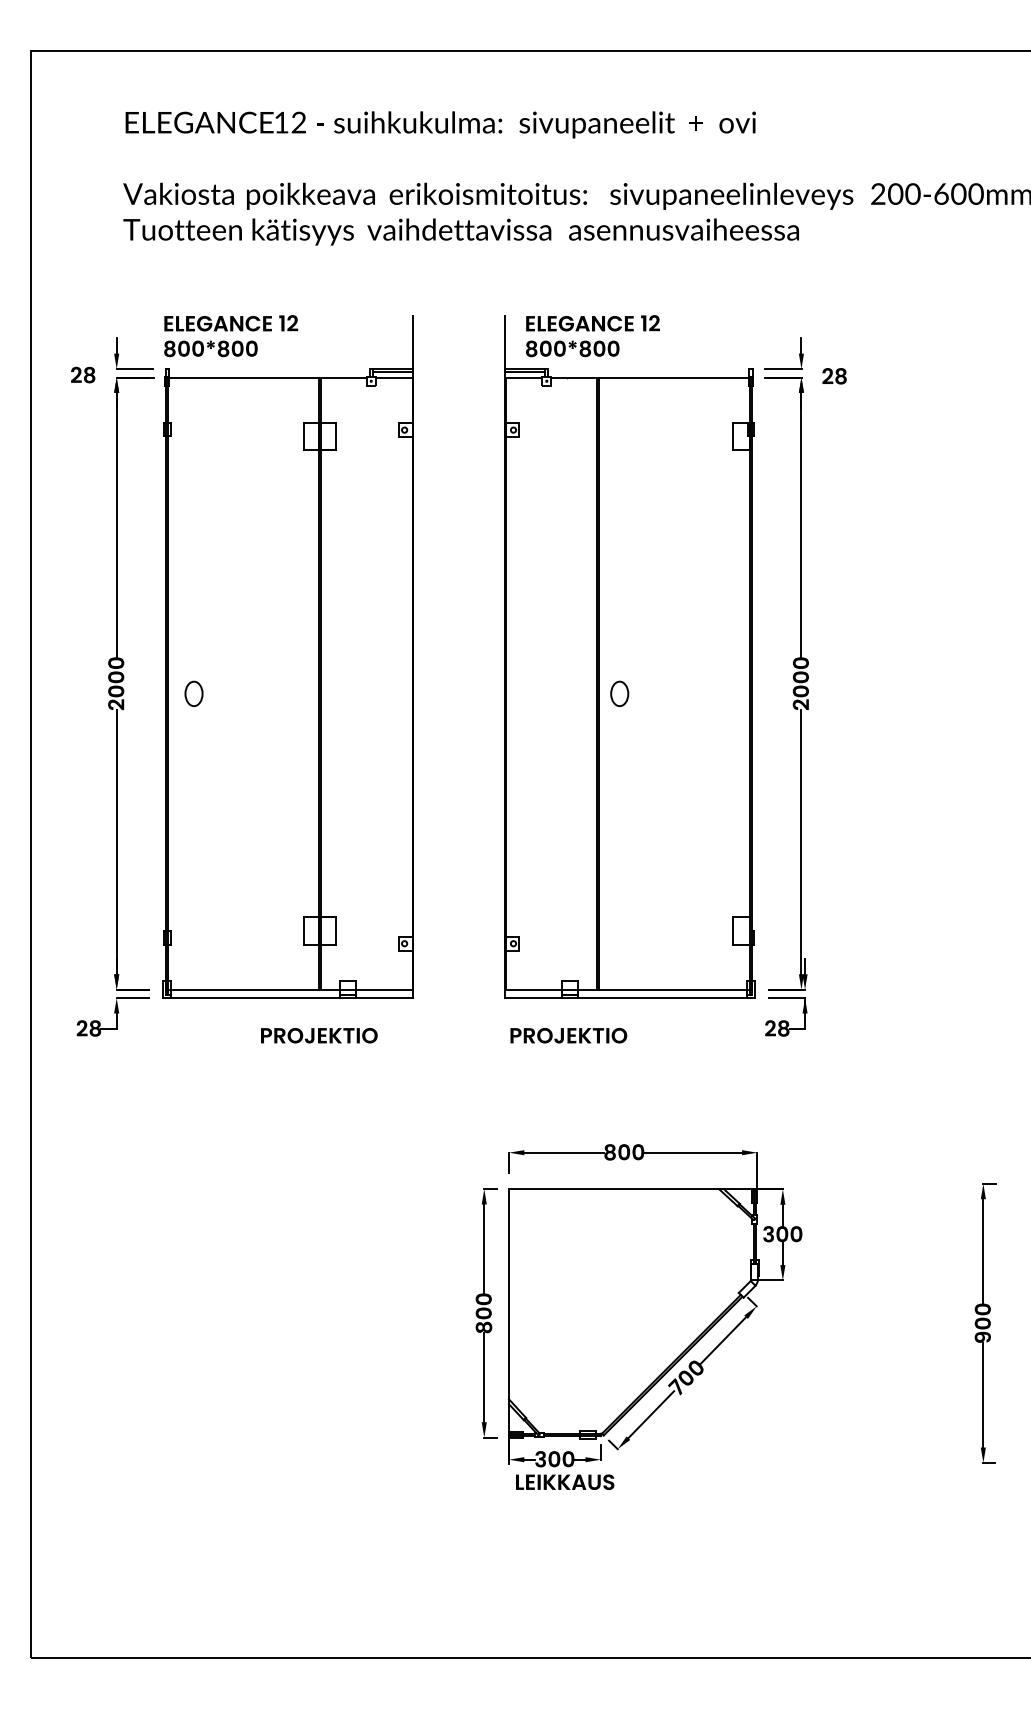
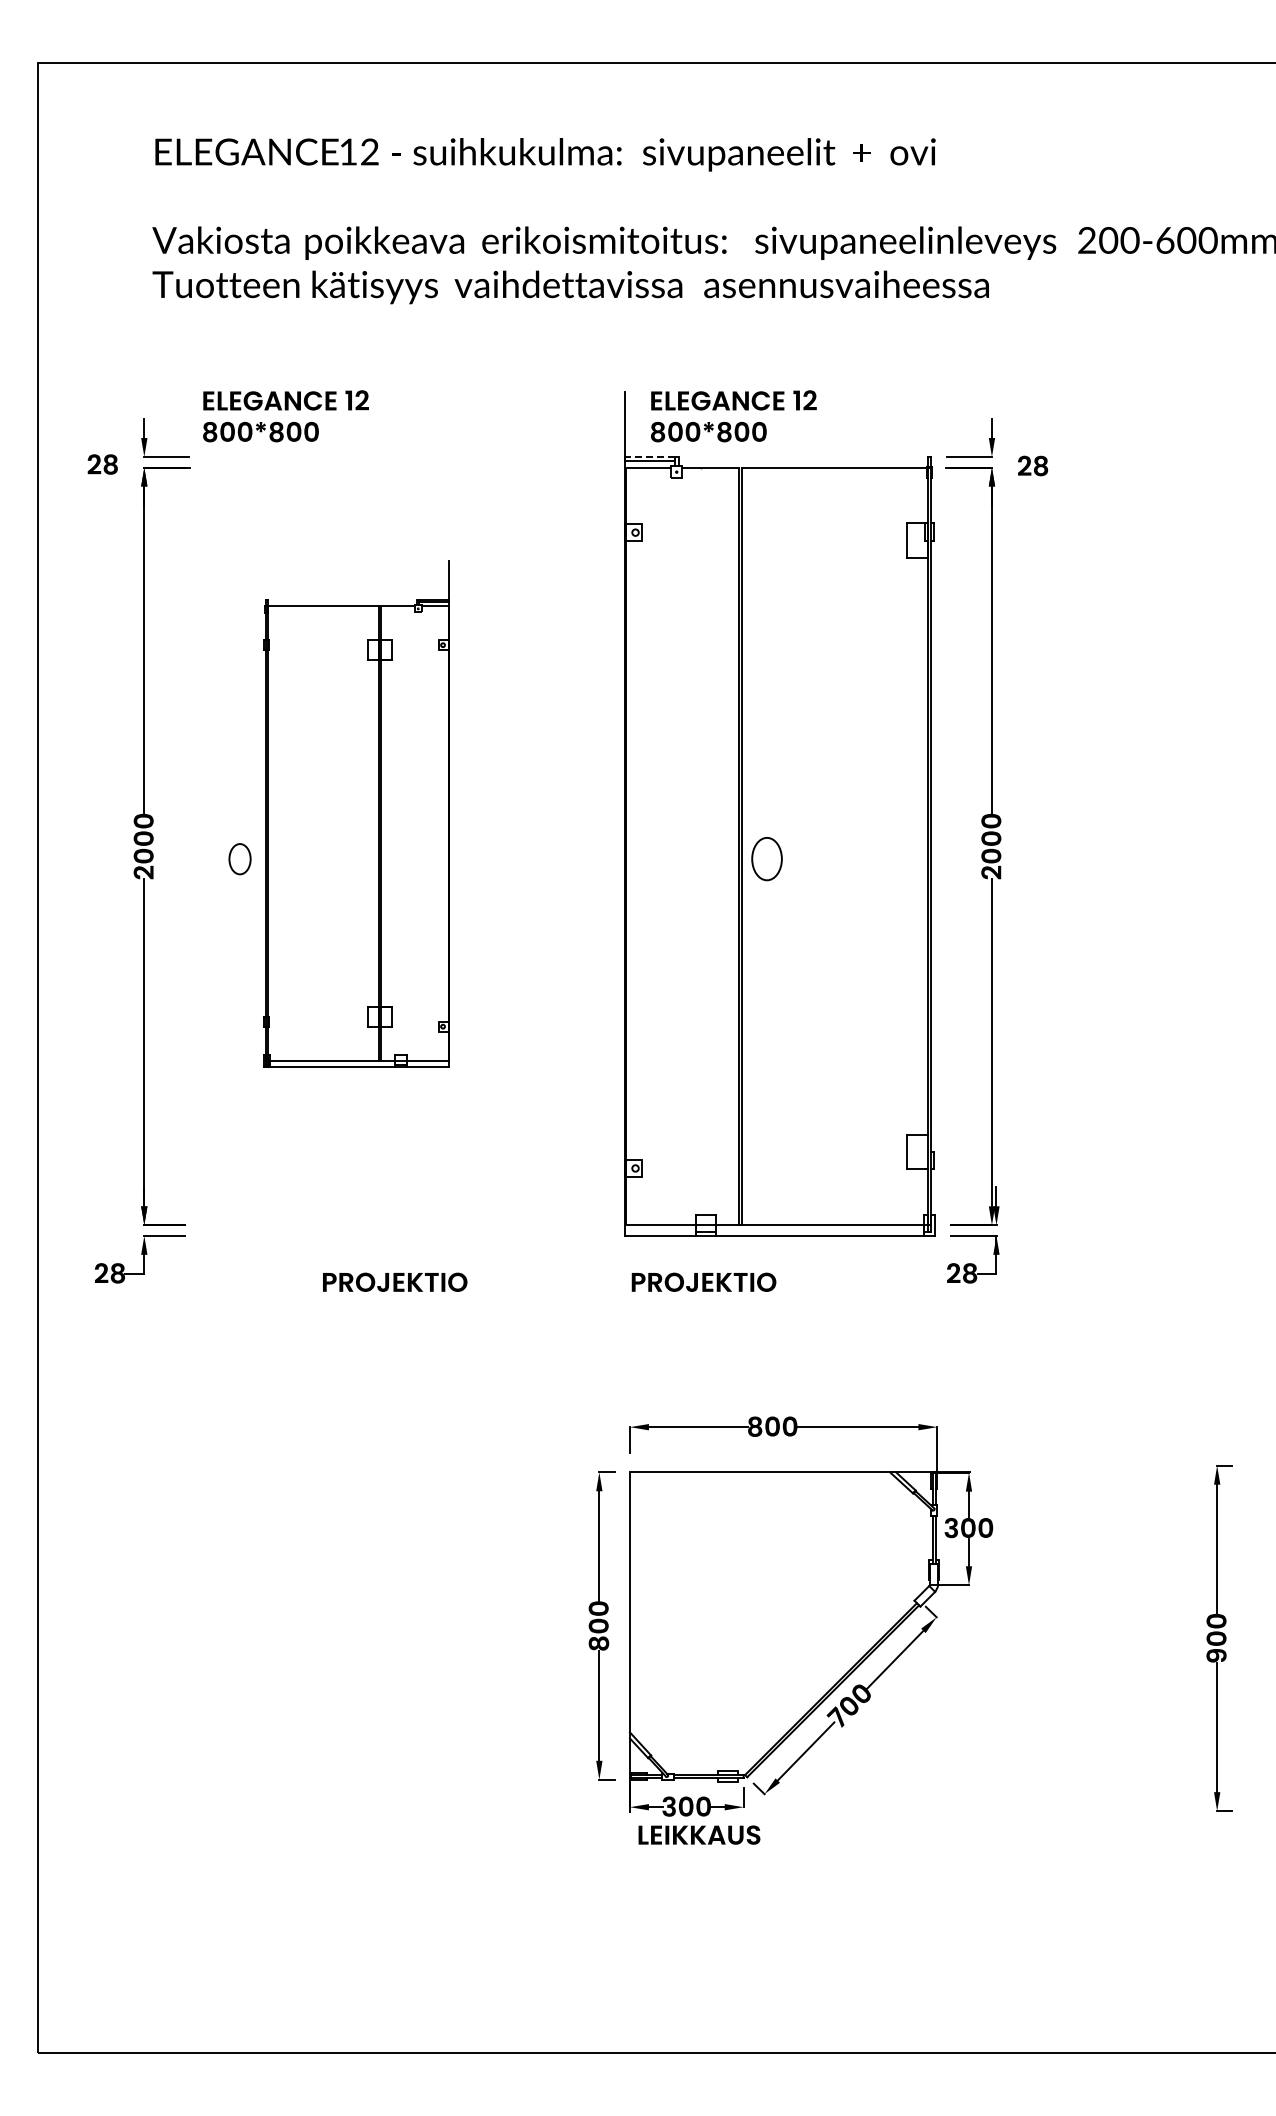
line: (524, 368) -> (649, 456), solid -> dashed
part: (288, 656) -> (356, 813), size x0.6
part: (619, 694) -> (766, 859), size x1.4

